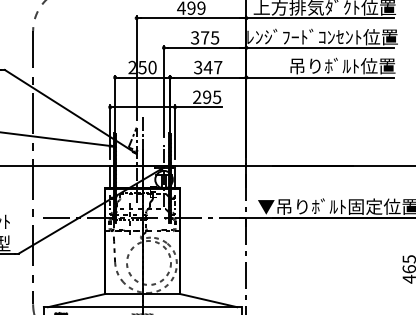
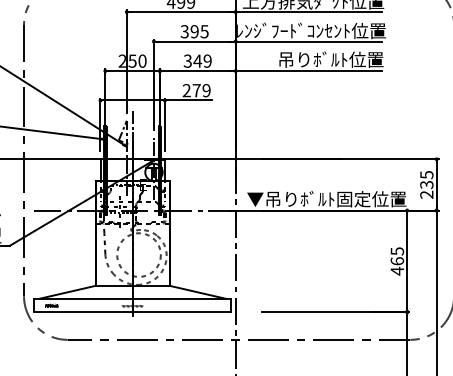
text: (204, 37) -> (194, 31), 375 -> 395
text: (218, 66) -> (207, 60), 347 -> 349
text: (211, 97) -> (201, 90), 295 -> 279

